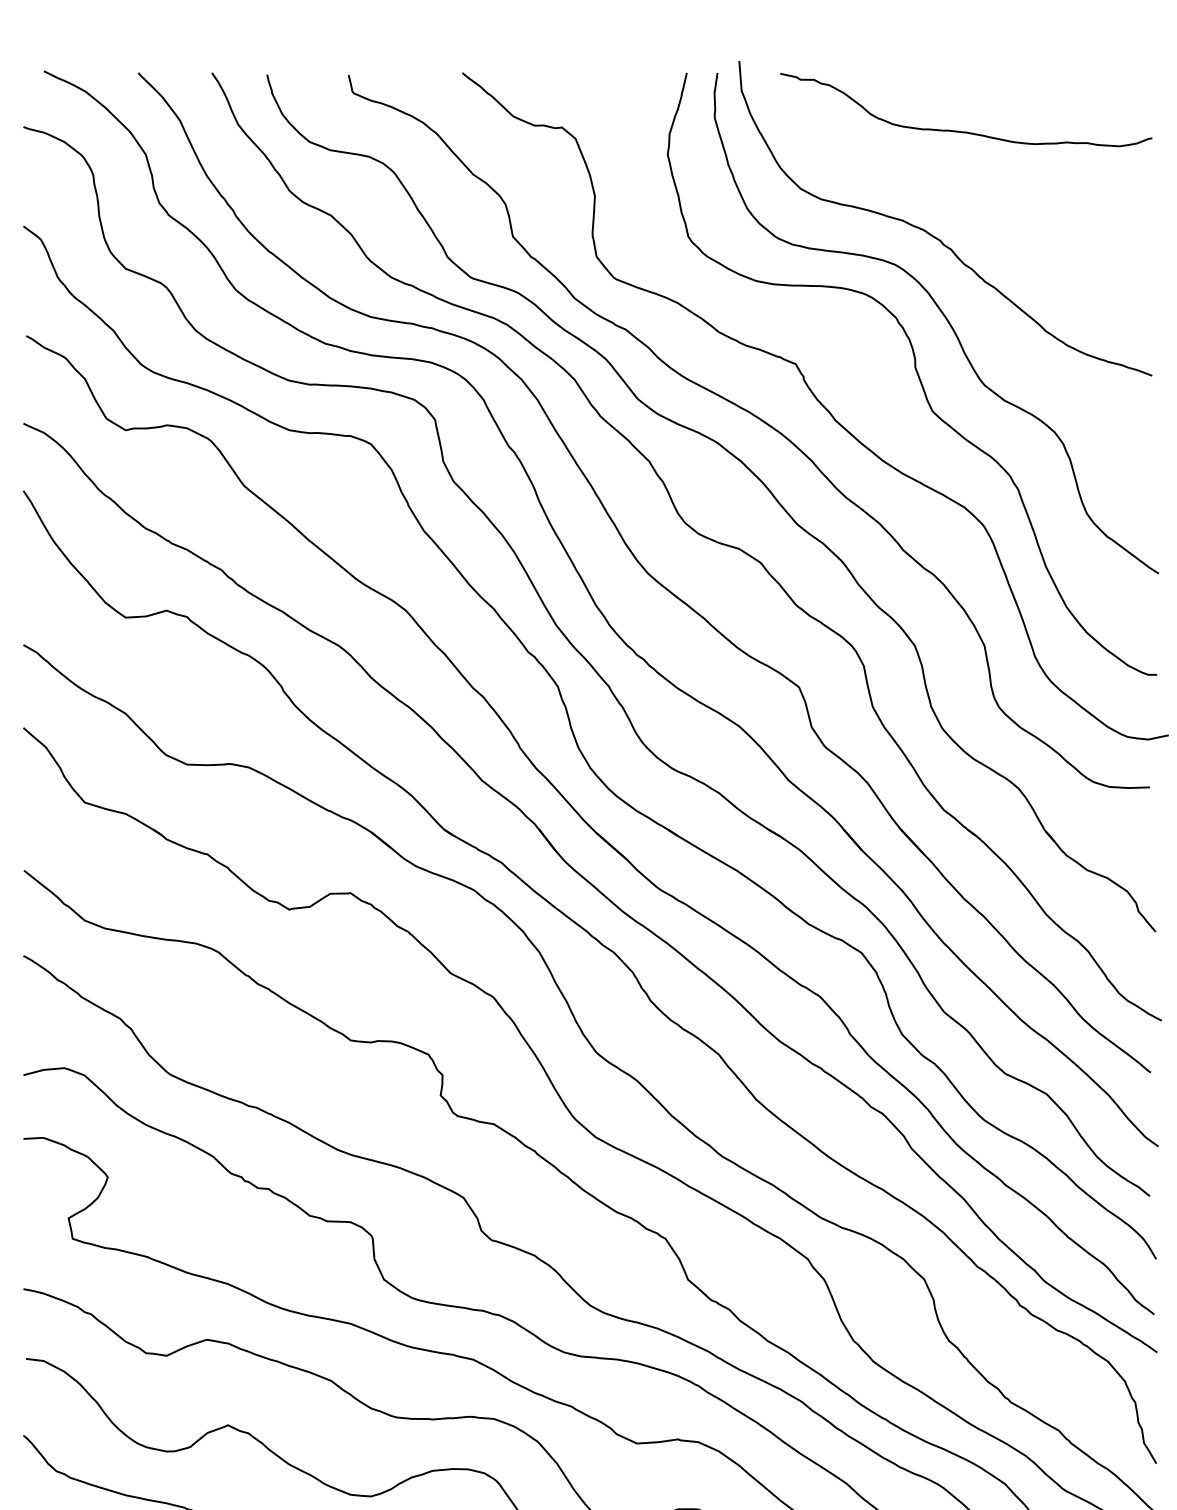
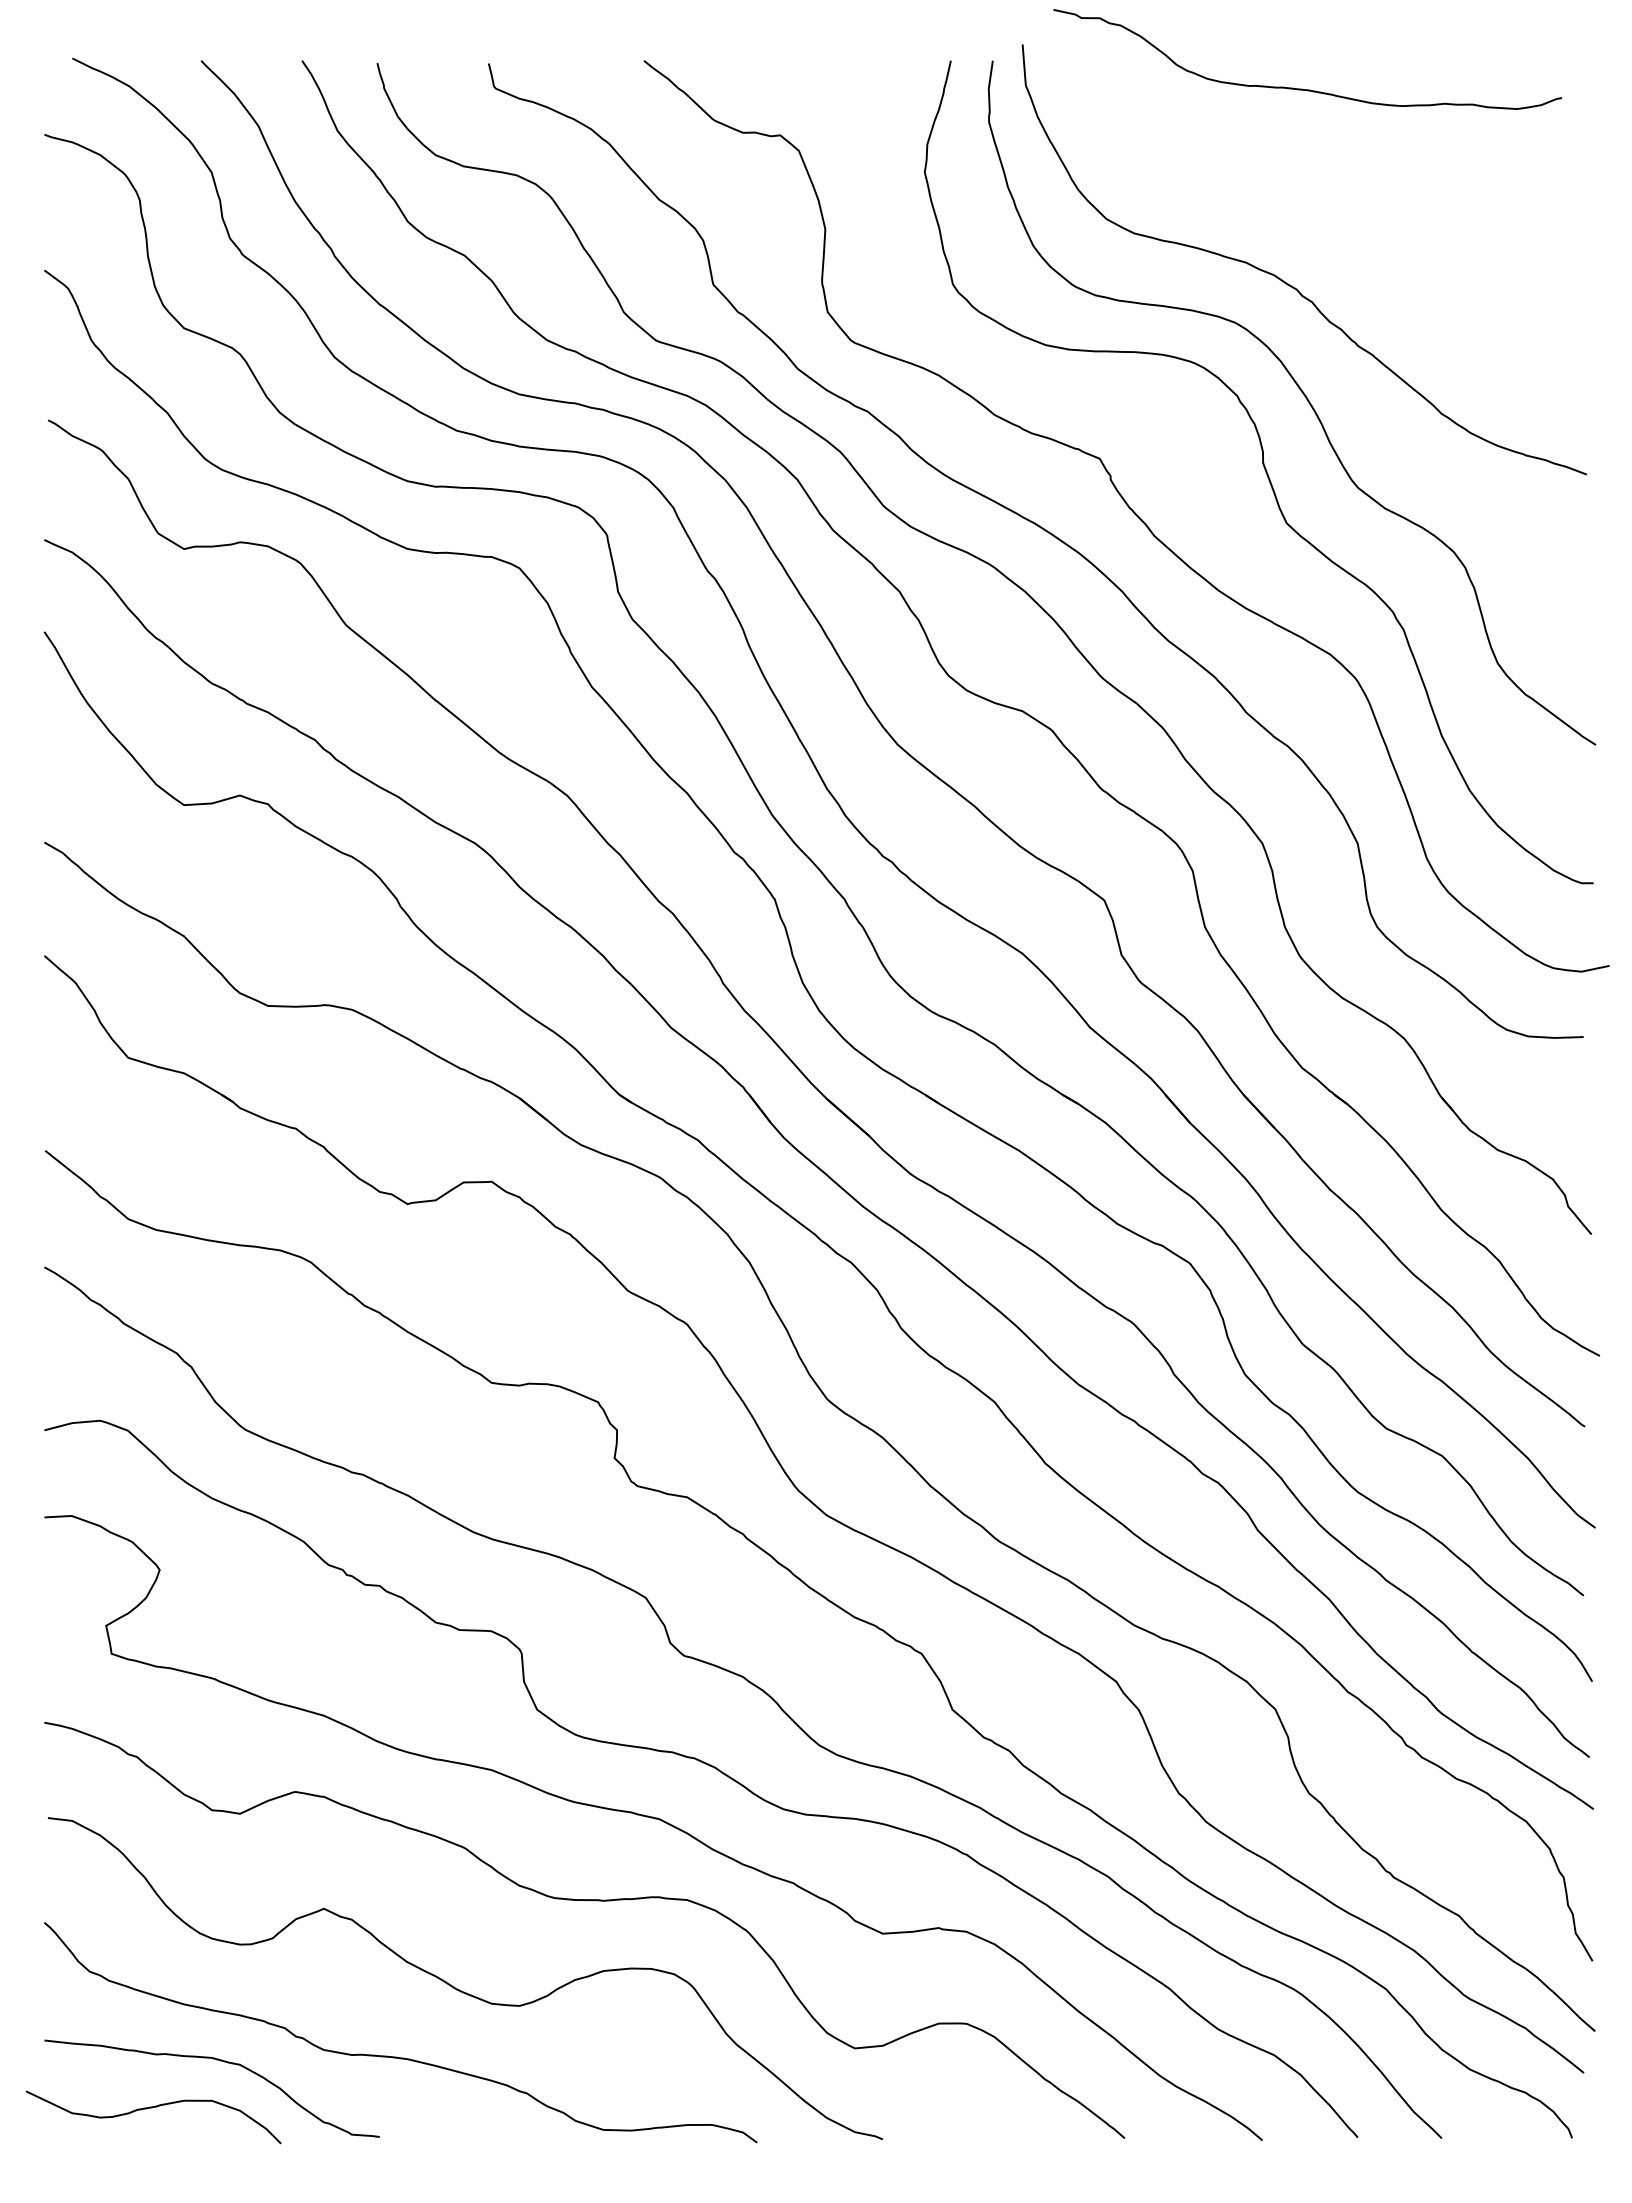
curve: (962, 131) -> (1302, 88), moved

